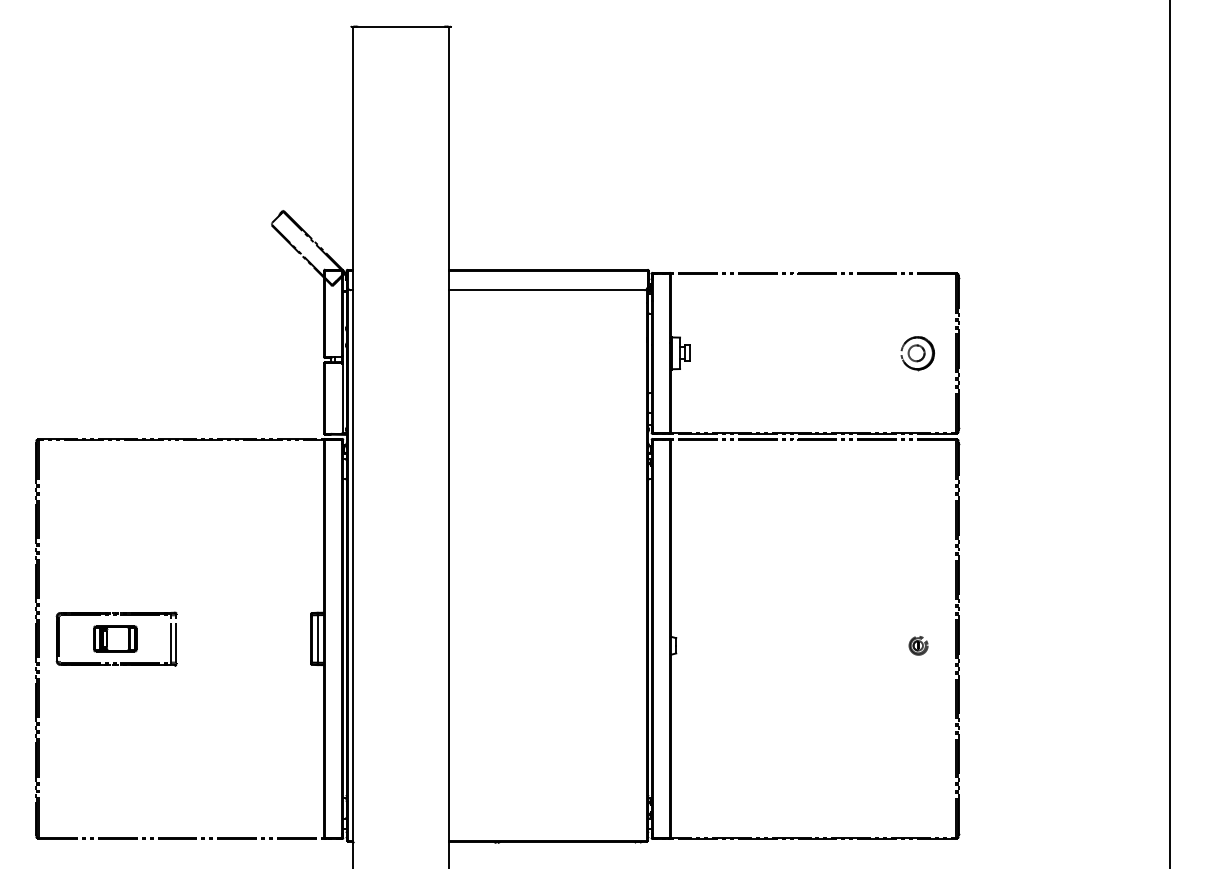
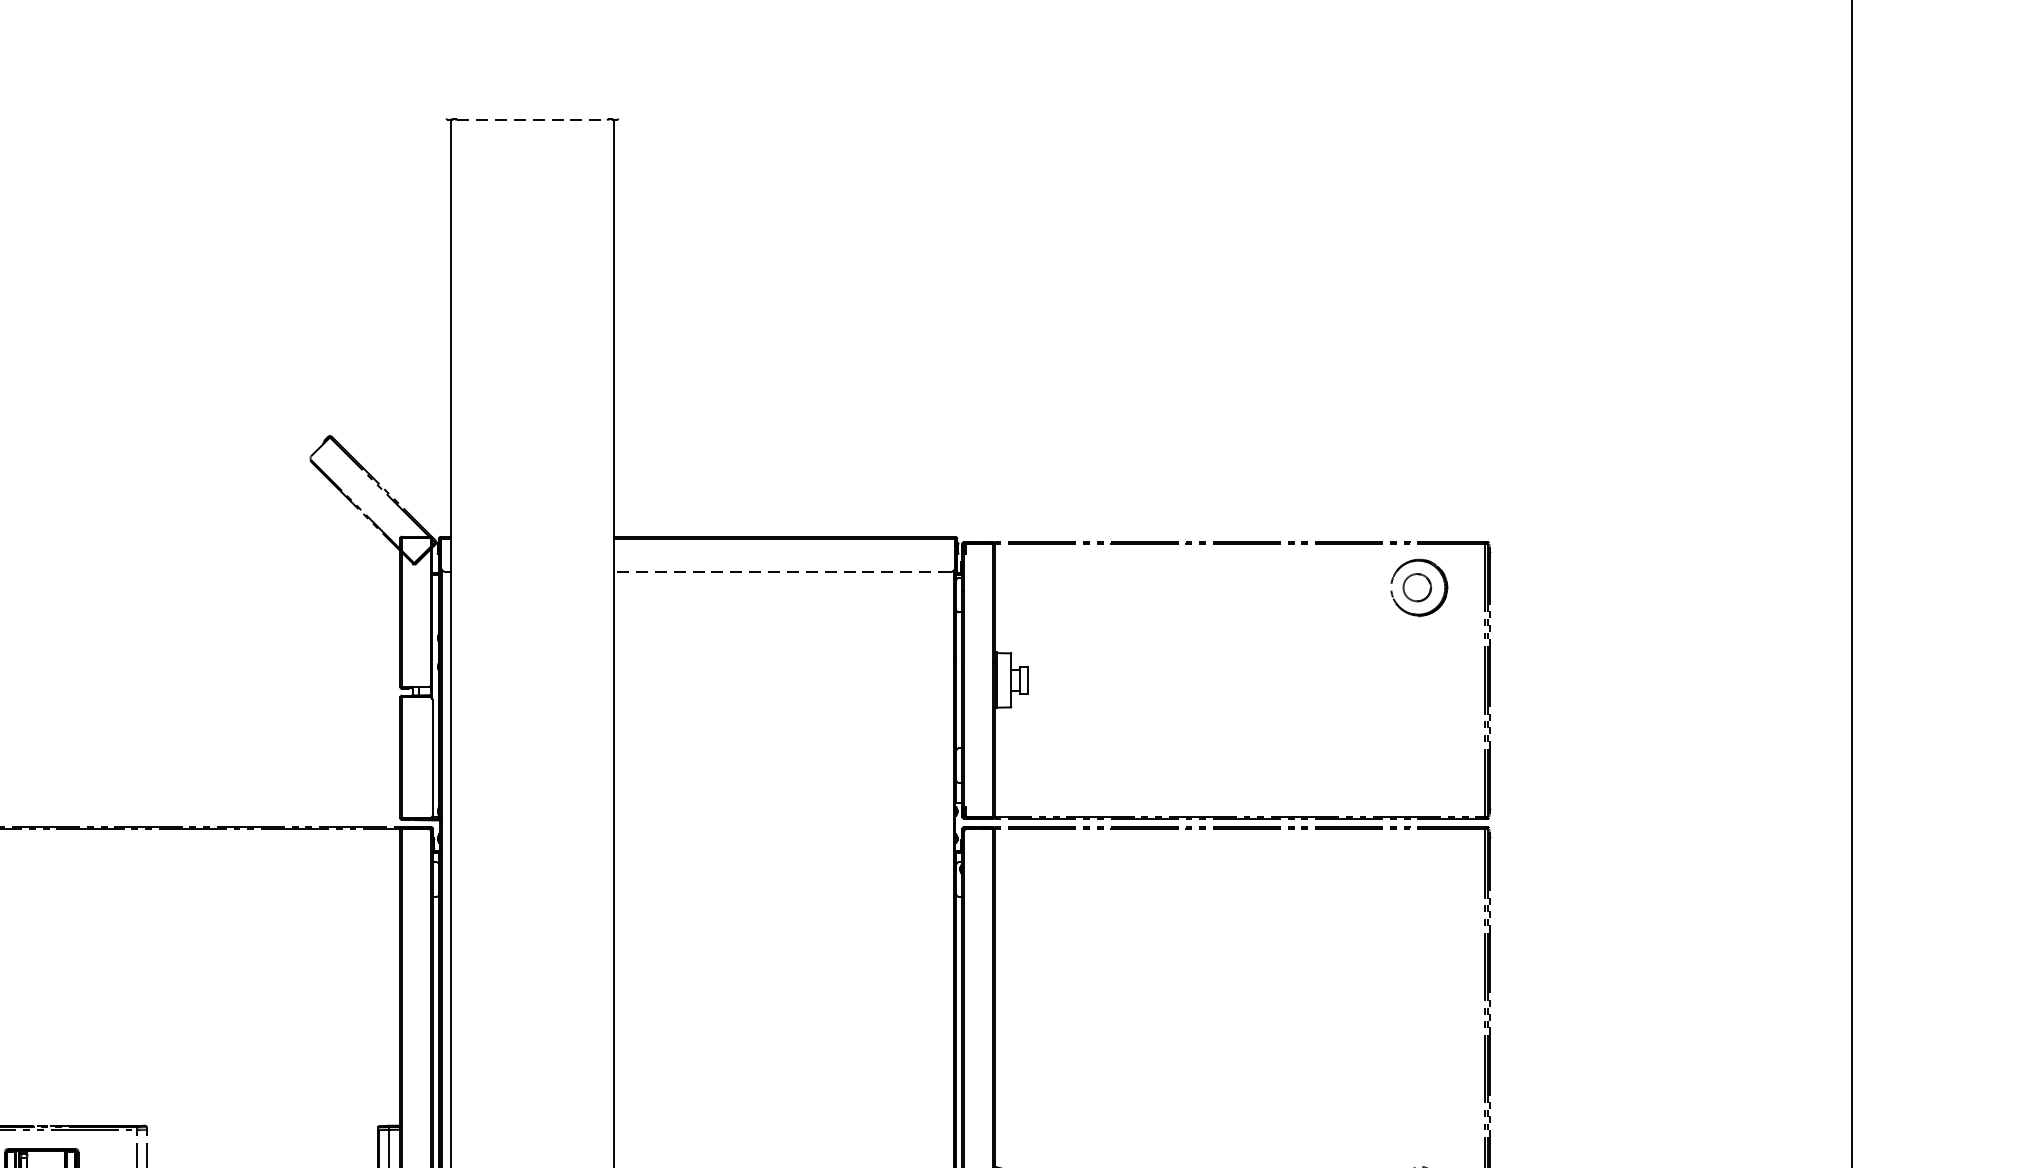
line: (401, 26) -> (533, 119), solid -> dashed
line: (546, 290) -> (781, 572), solid -> dashed
part: (917, 353) -> (1418, 587), moved

